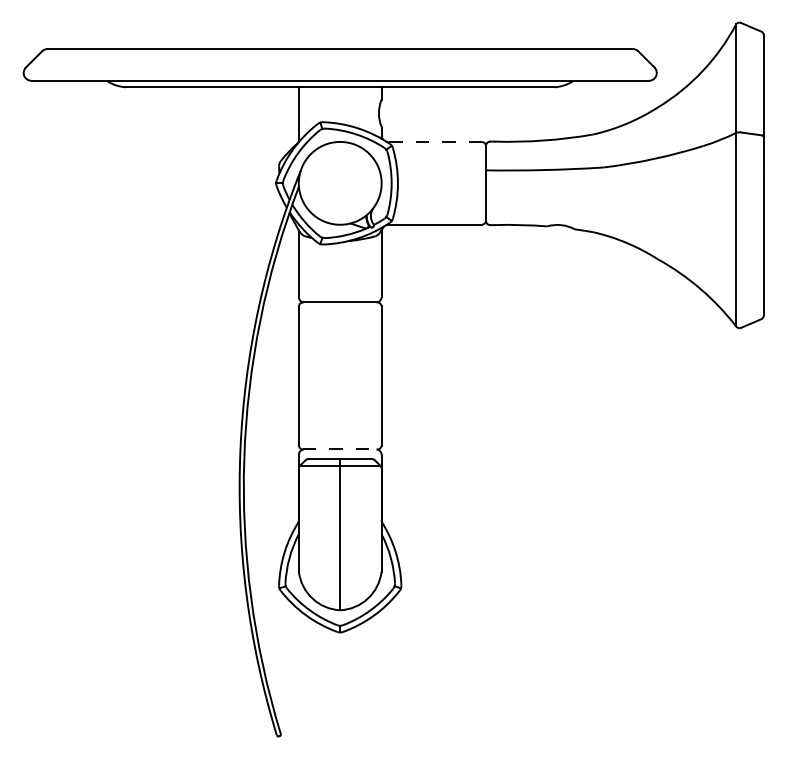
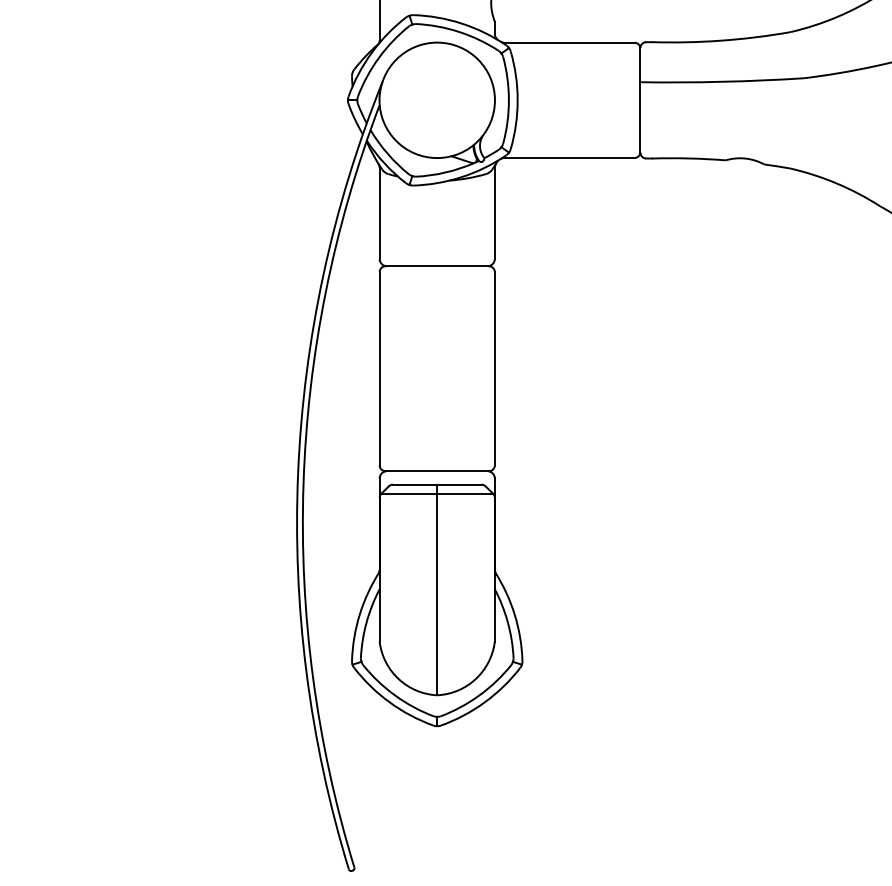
line: (435, 142) -> (570, 43), dashed -> solid
line: (340, 449) -> (437, 471), dashed -> solid

